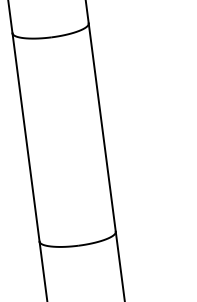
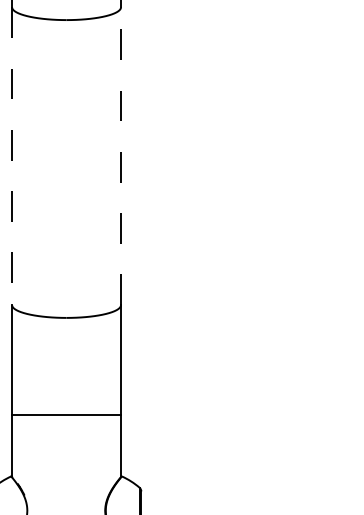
line: (102, 127) -> (121, 156), solid -> dashed
line: (26, 137) -> (12, 156), solid -> dashed

